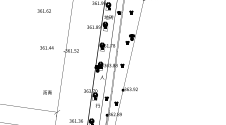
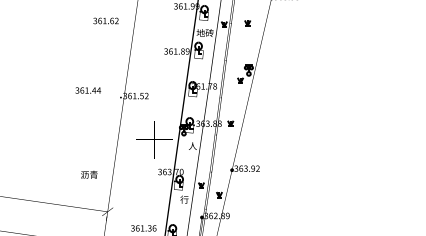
text: (43, 10) -> (104, 19), moved

